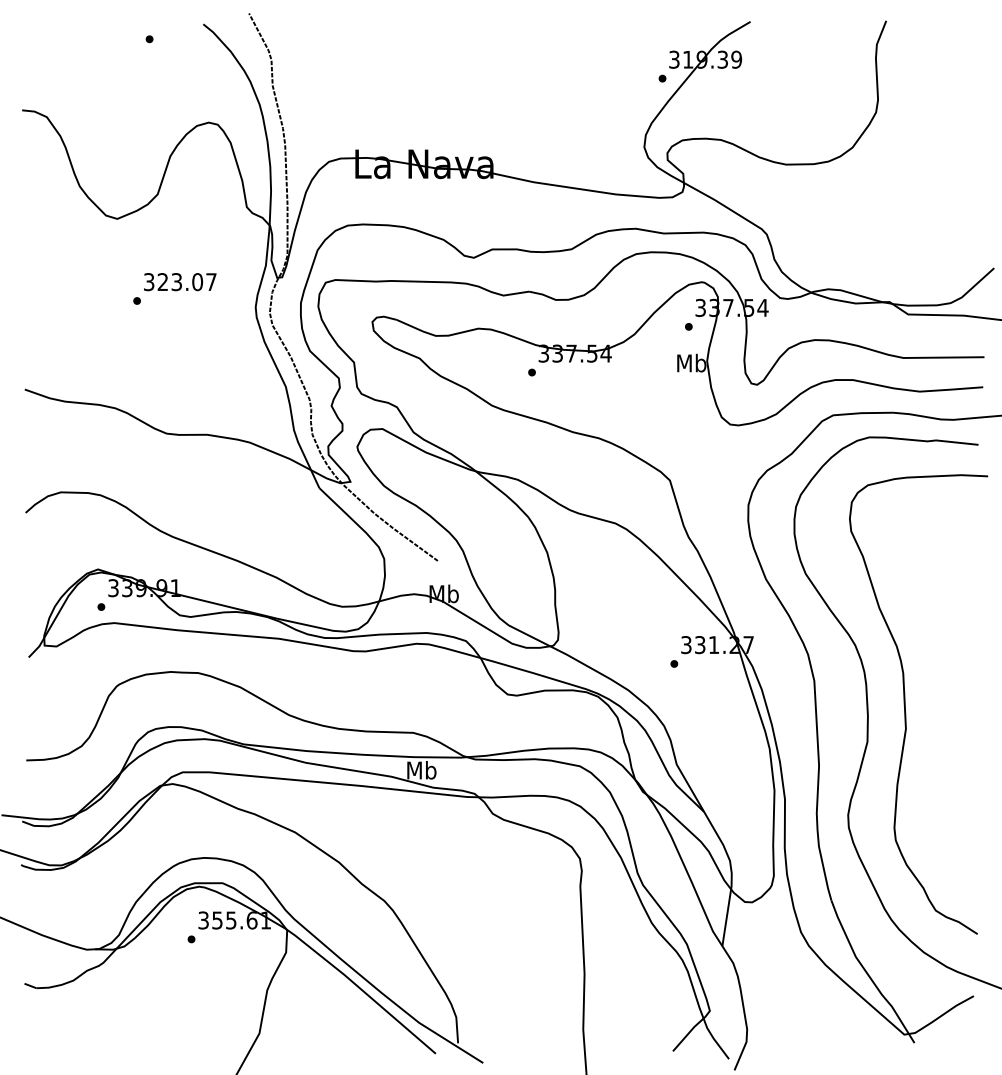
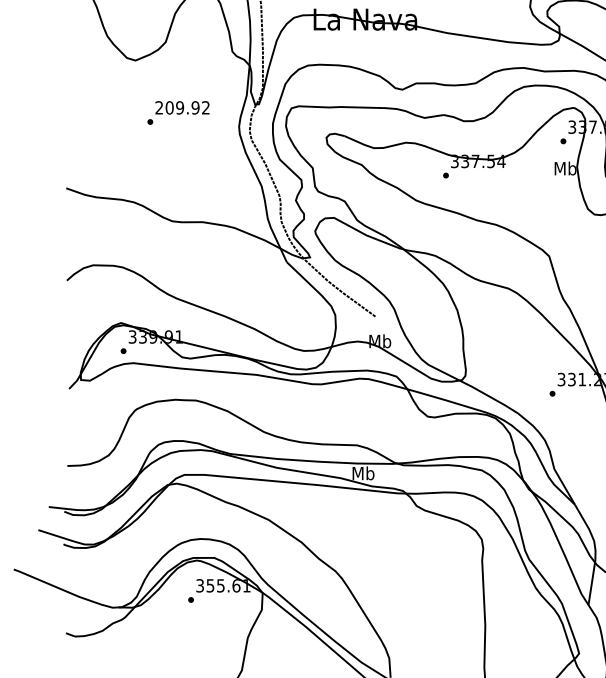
text: (180, 282) -> (182, 108), 323.07 -> 209.92

